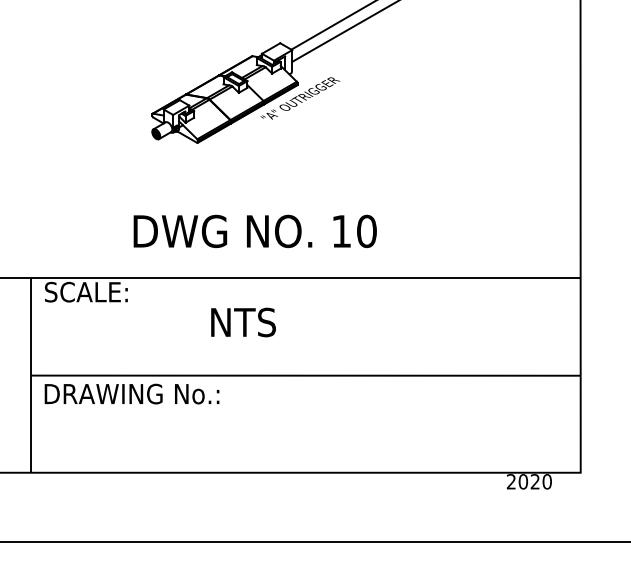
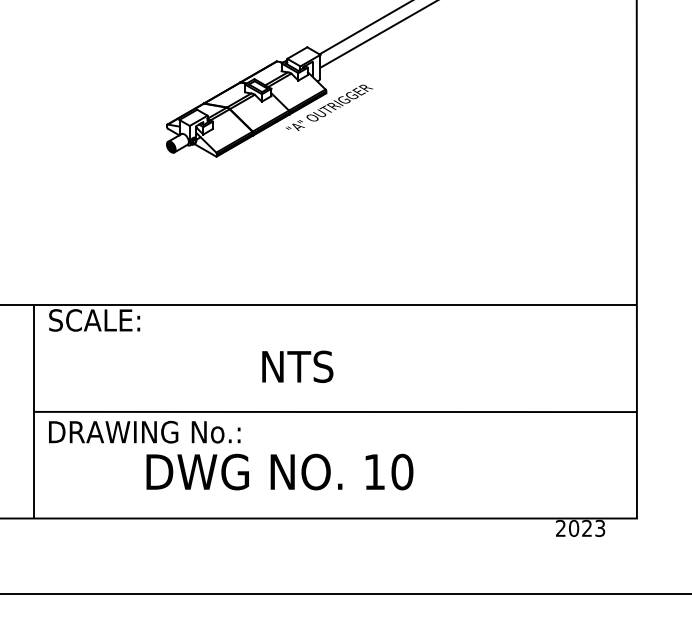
text: (254, 231) -> (279, 472), moved
text: (243, 322) -> (297, 366), moved
text: (546, 481) -> (599, 528), 2020 -> 2023

